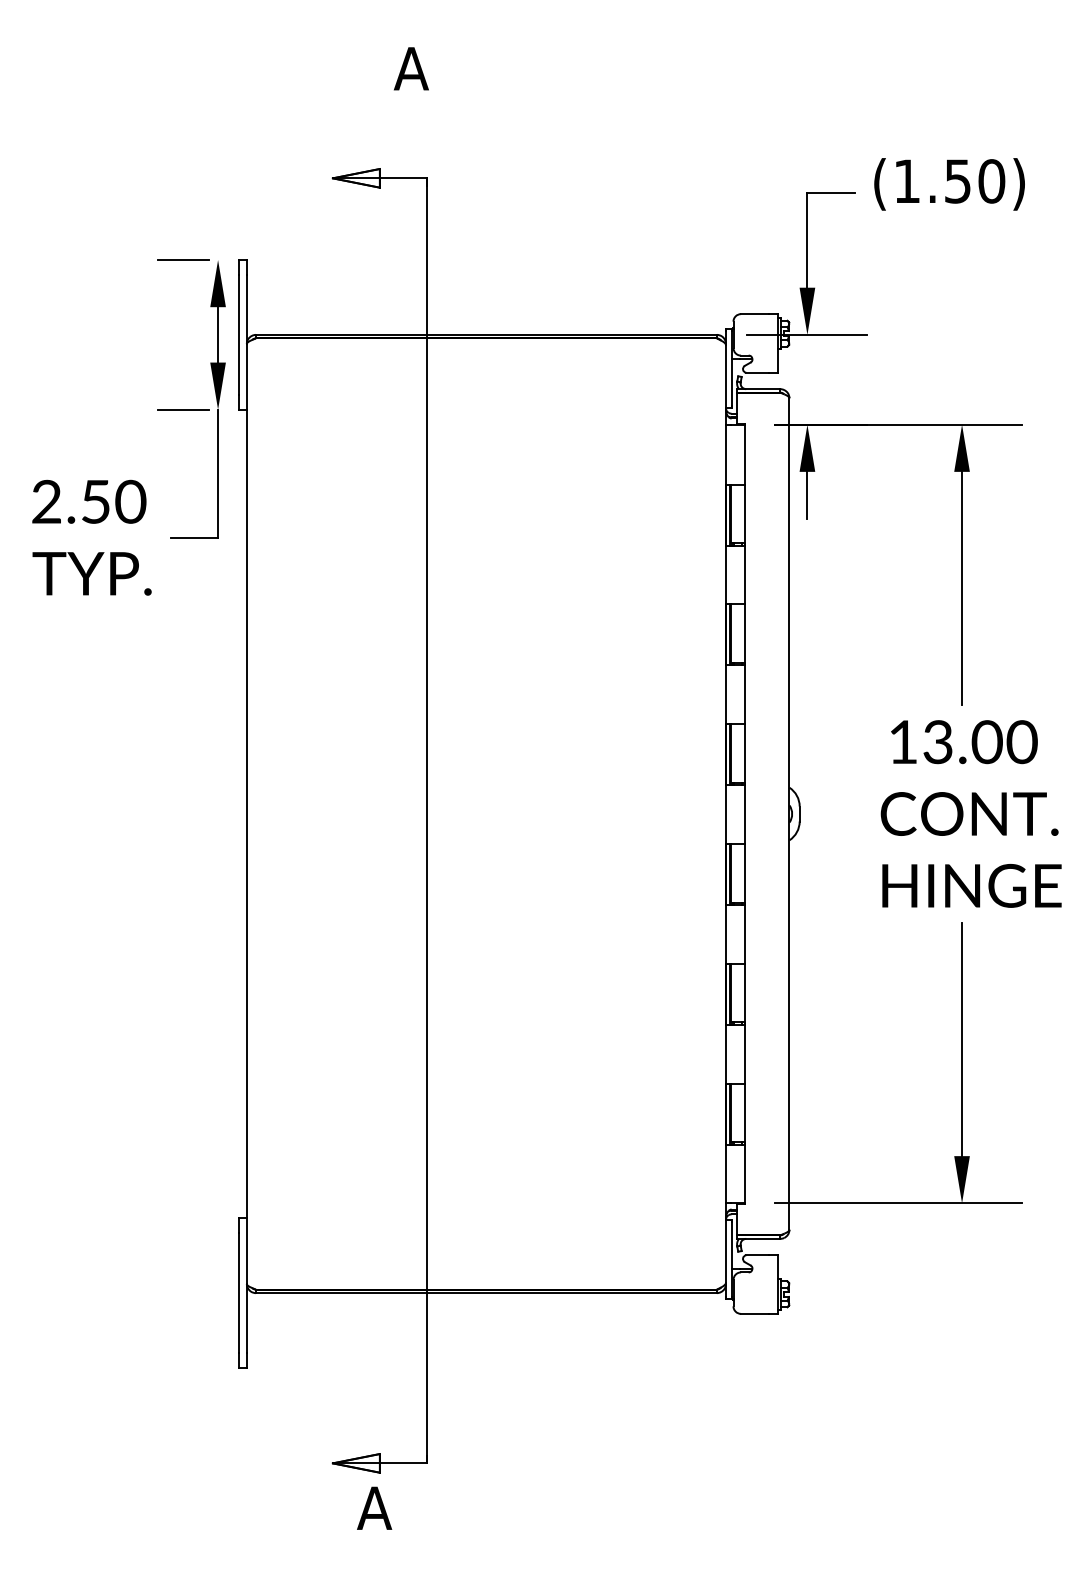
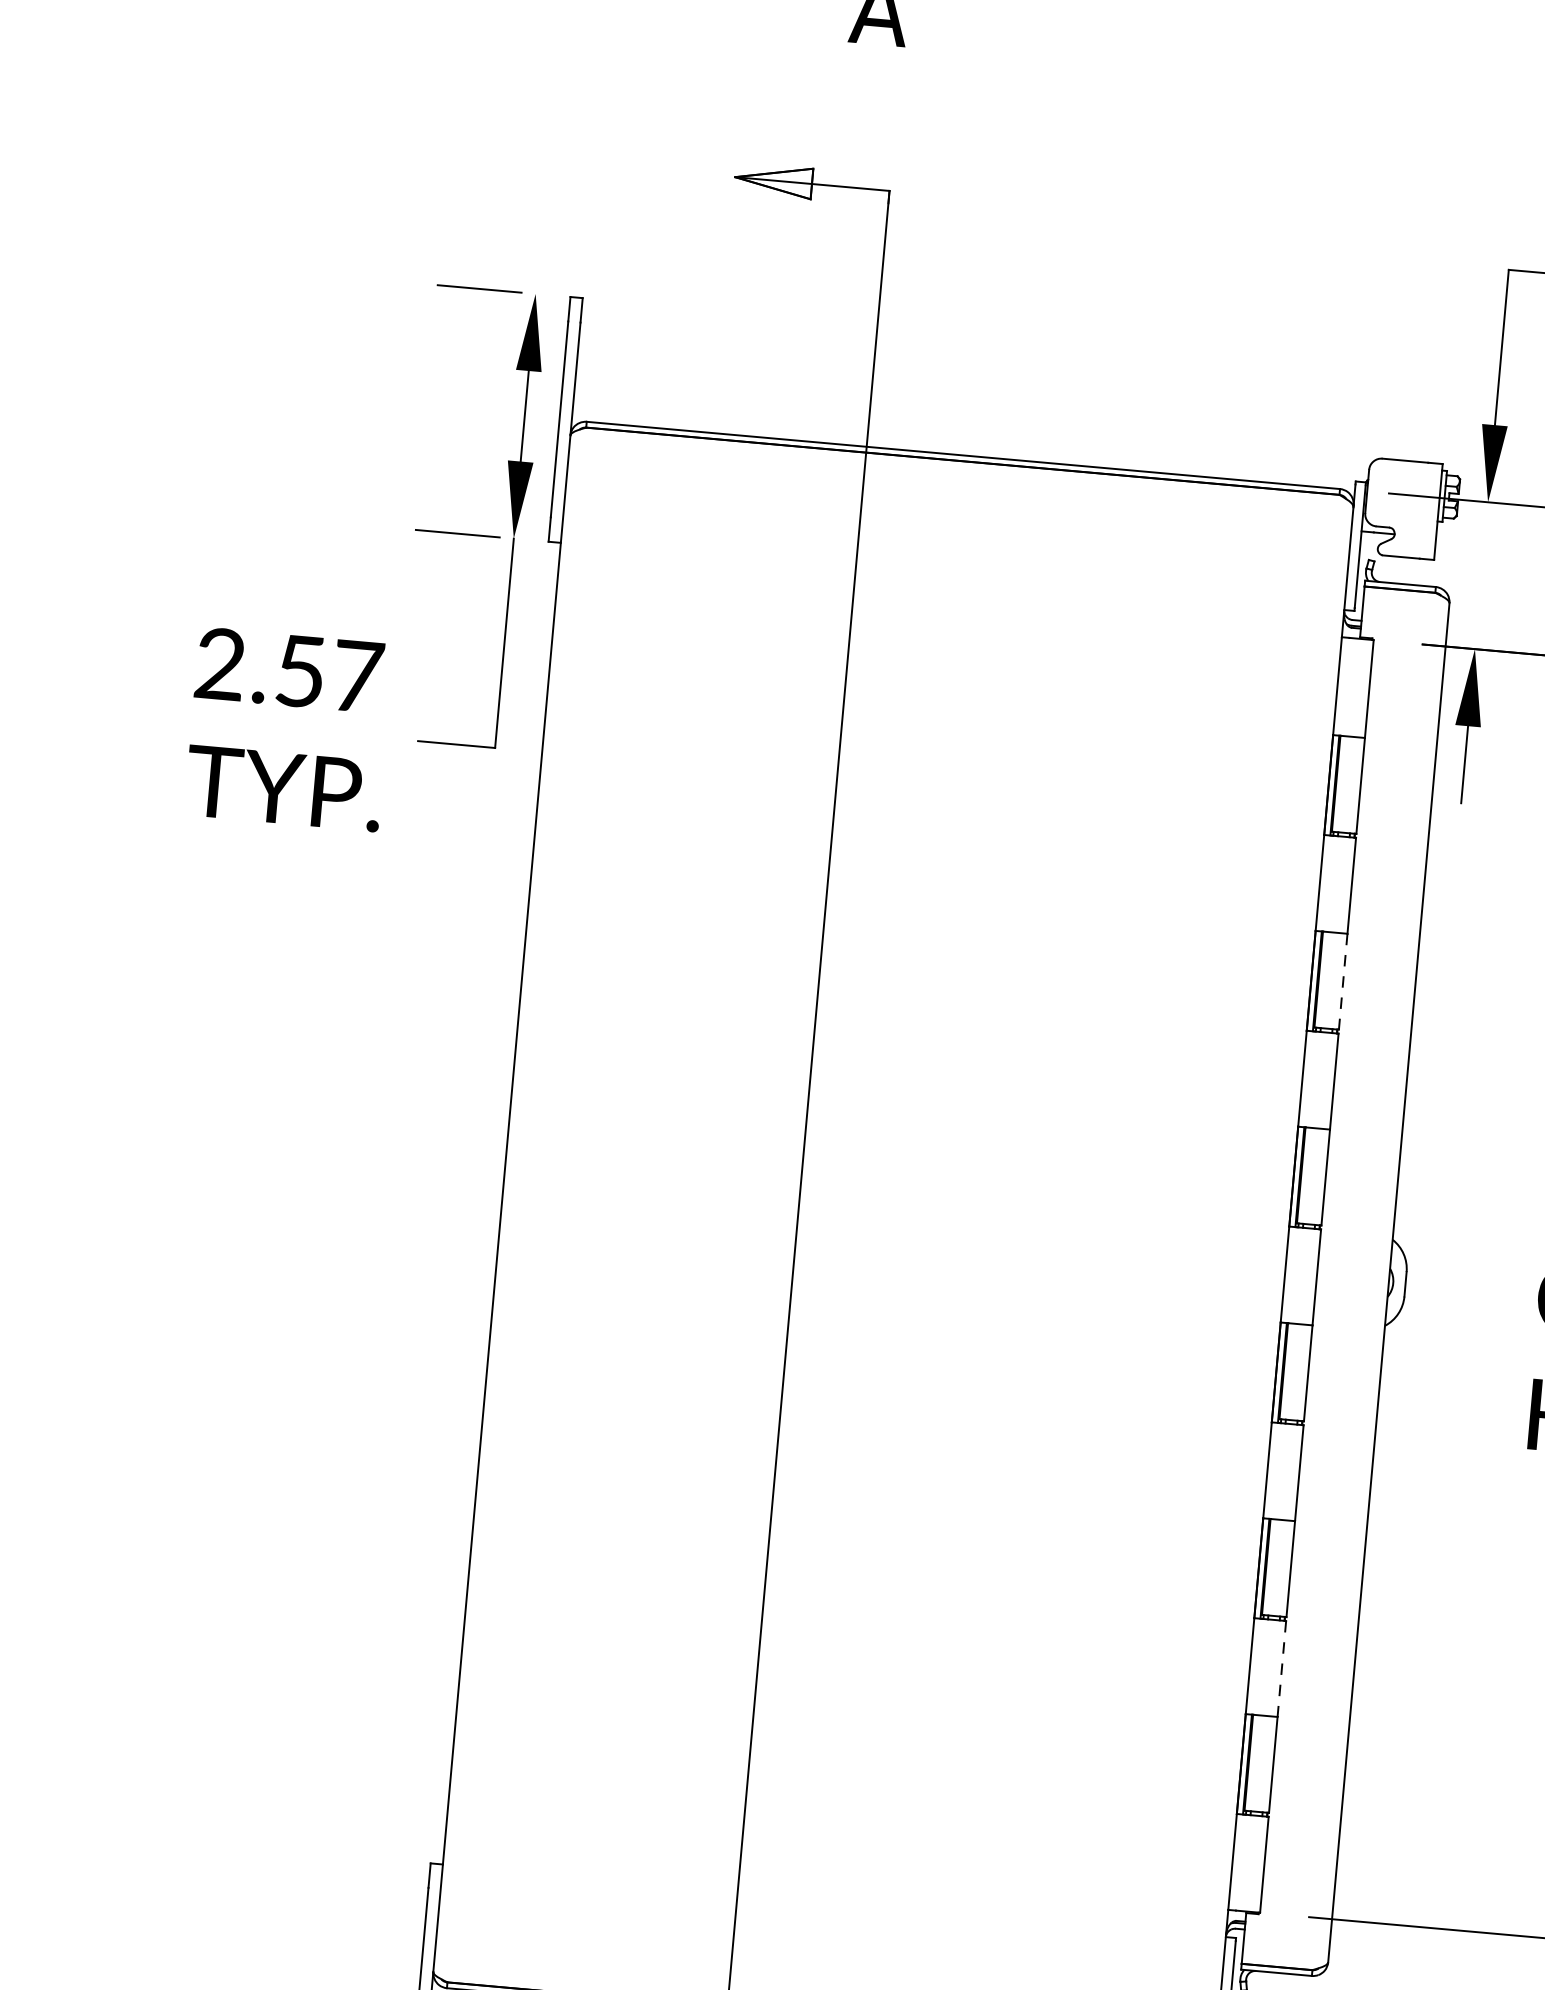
text: (130, 501) -> (357, 675), 2.50 -> 2.57
line: (745, 634) -> (1343, 982), solid -> dashed
line: (745, 1054) -> (1281, 1669), solid -> dashed

